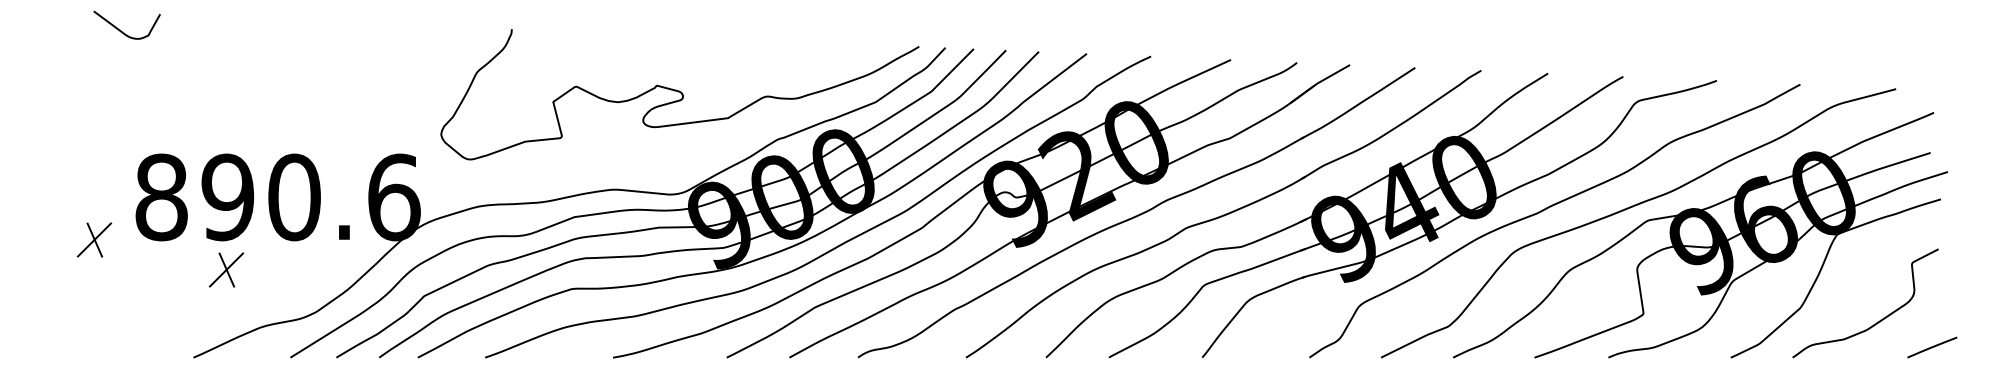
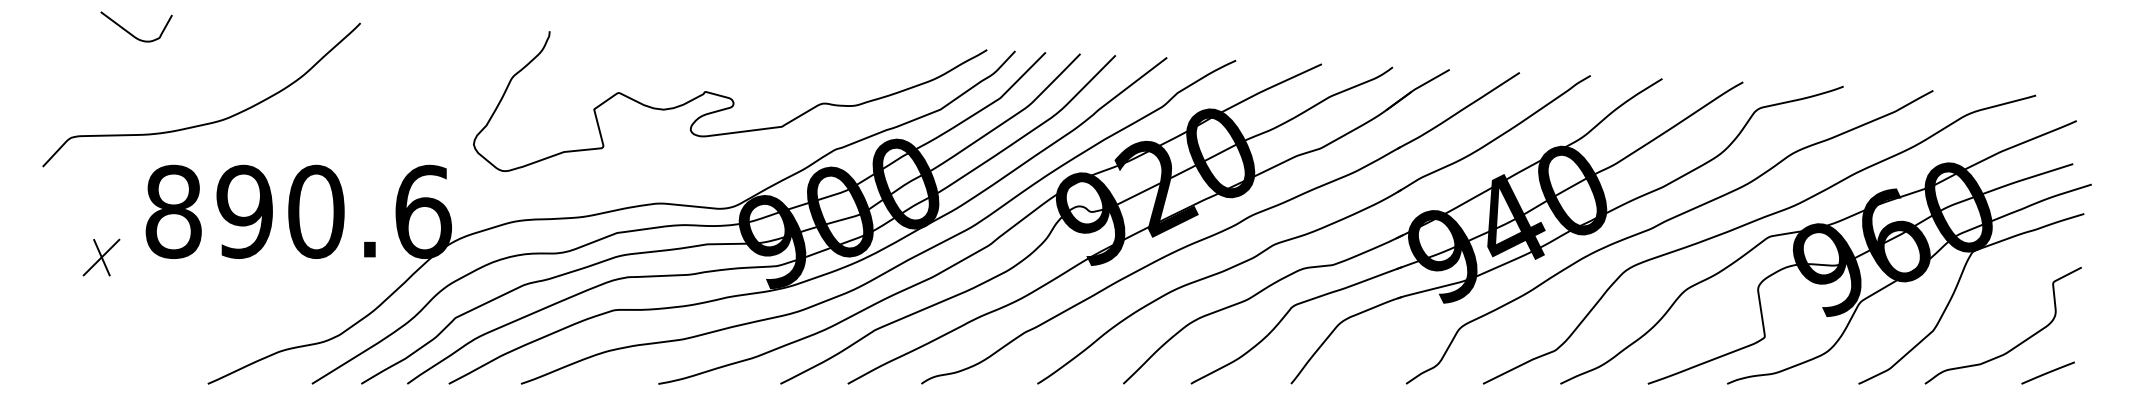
curve: (192, 114) -> (206, 122), added
part: (226, 269) -> (243, 289), removed
line: (1932, 347) -> (2048, 373), moved

